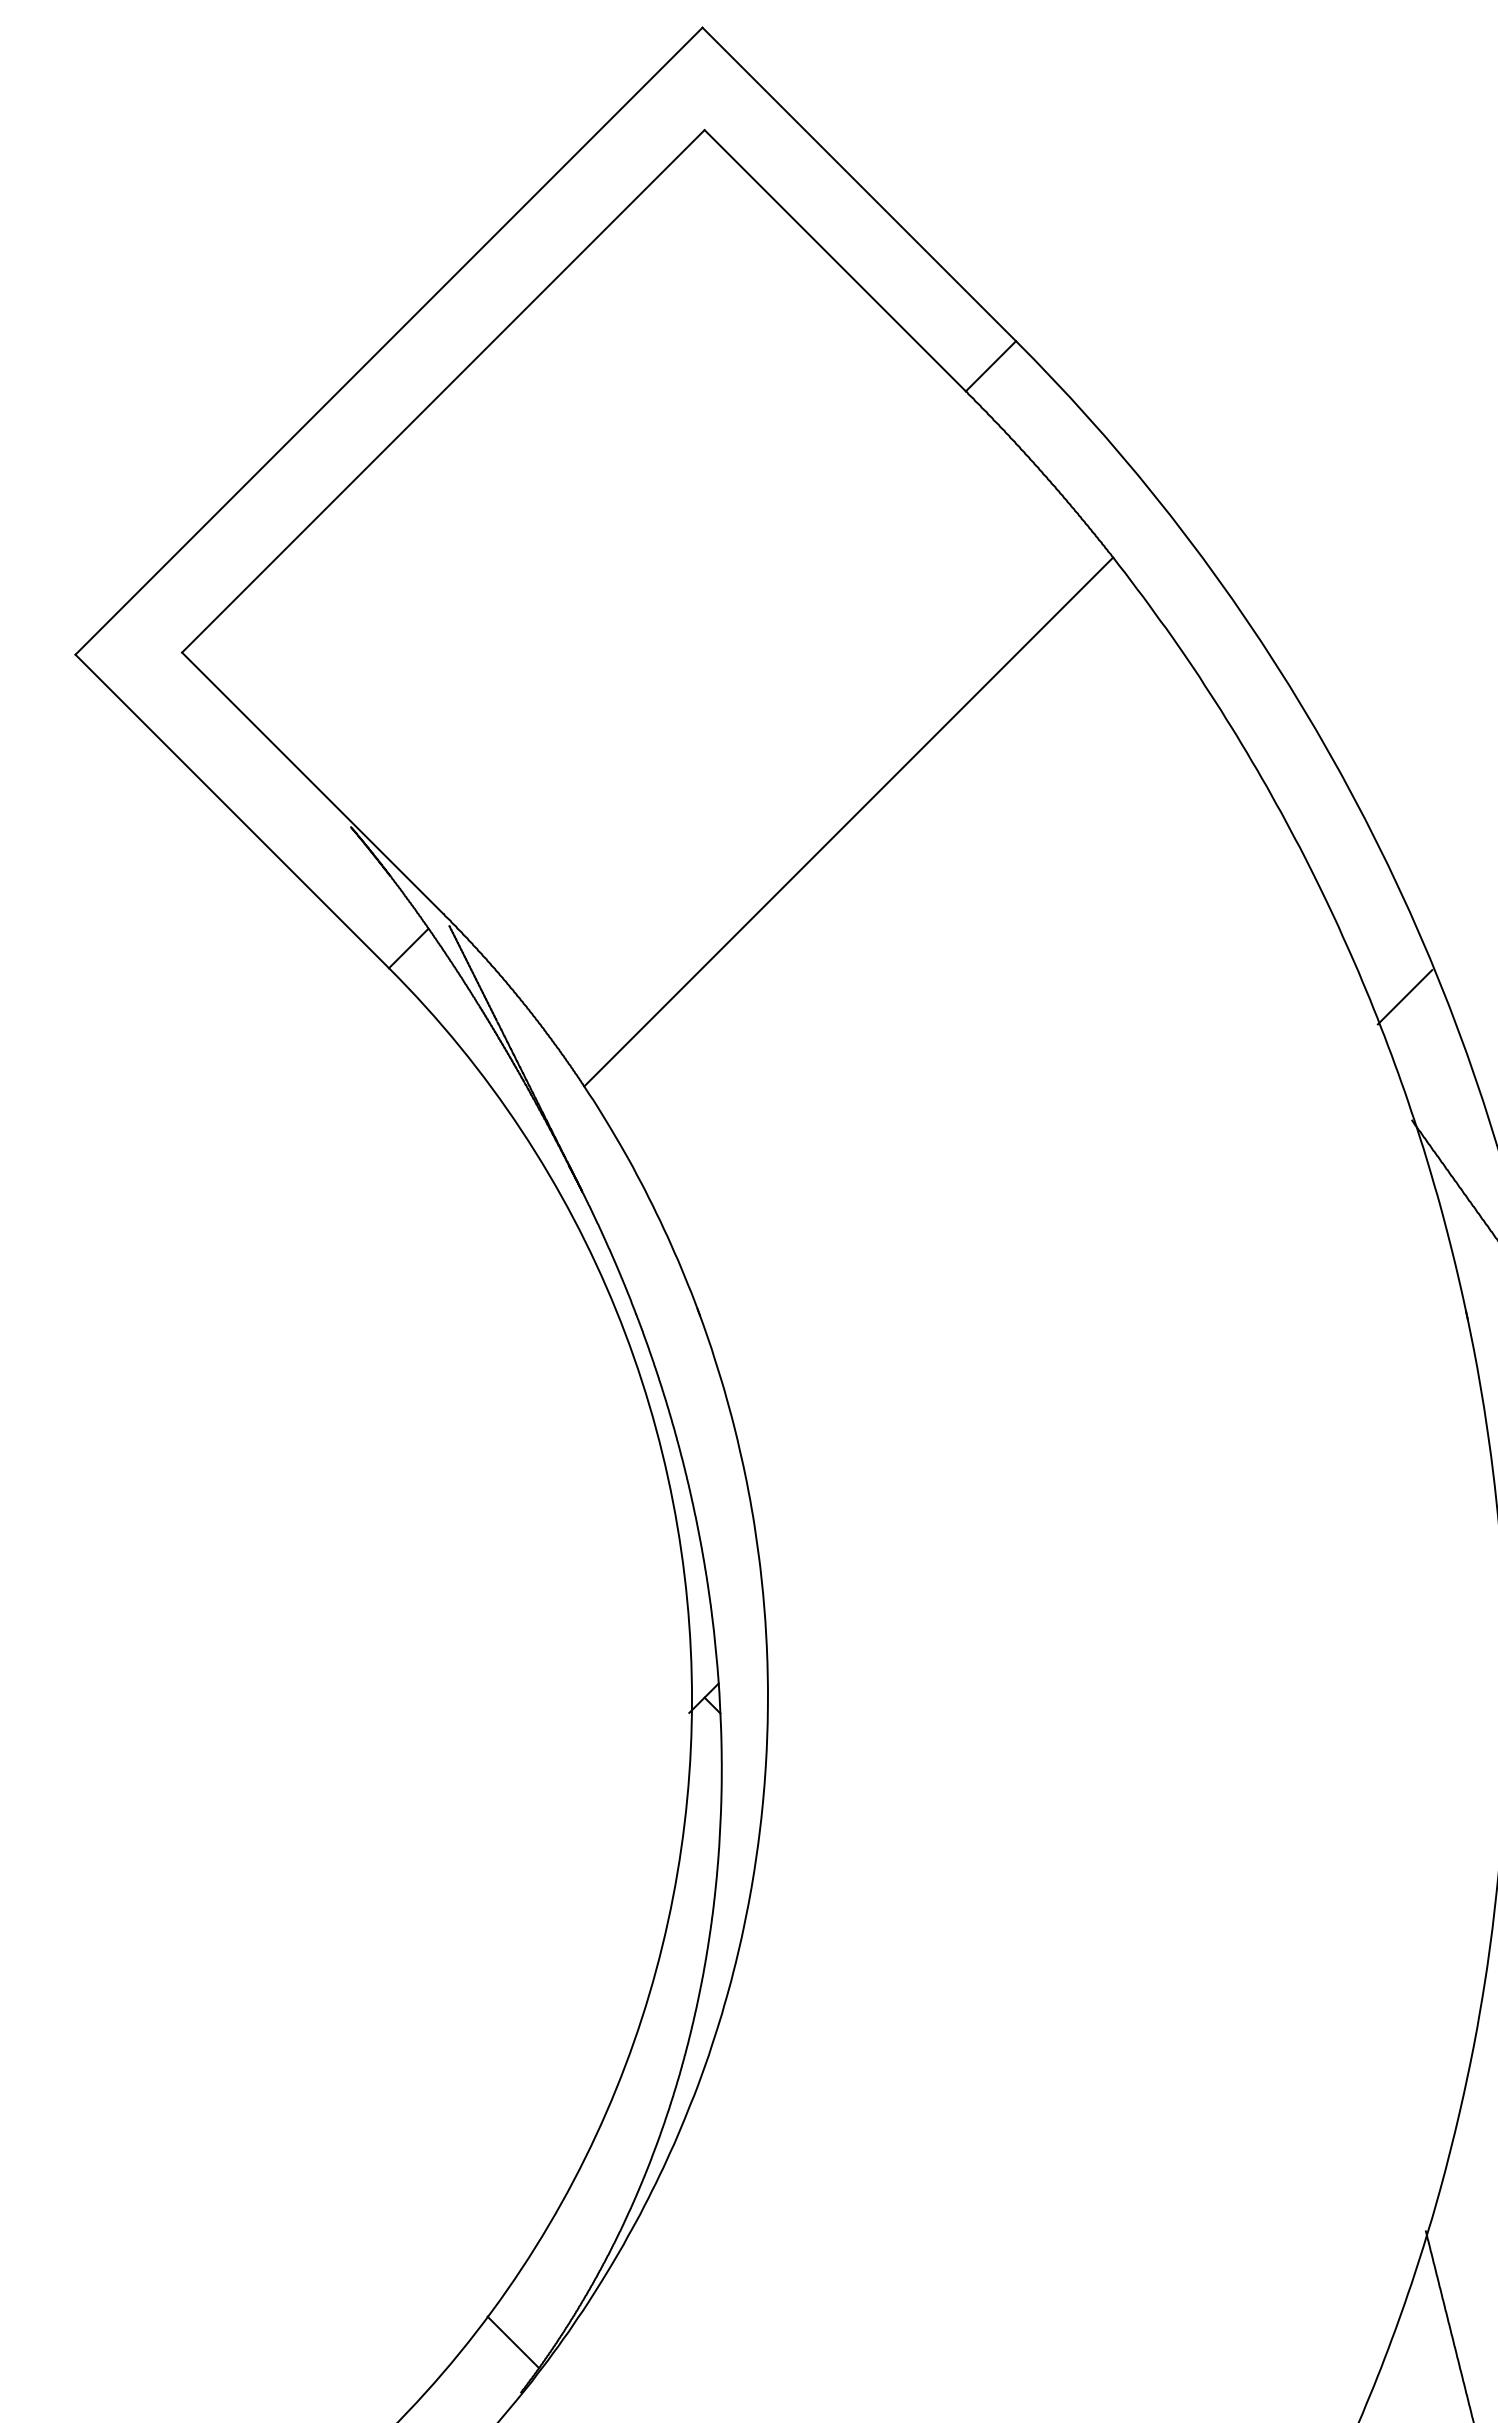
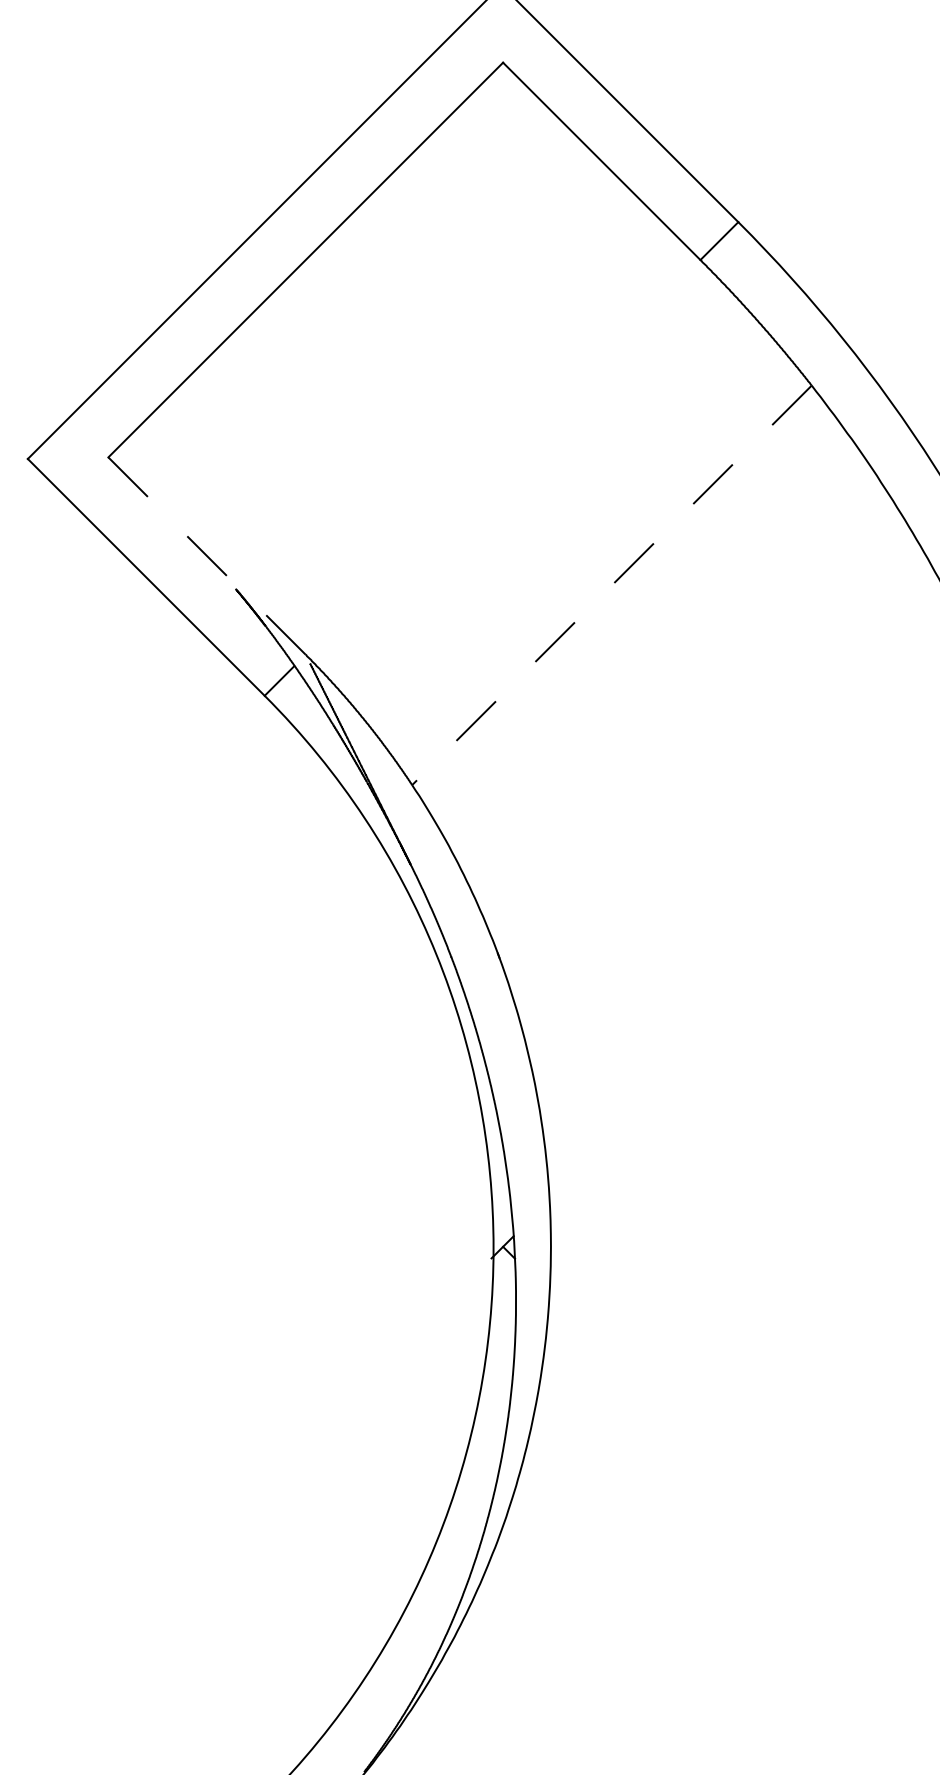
line: (312, 783) -> (206, 556), solid -> dashed
line: (848, 822) -> (611, 585), solid -> dashed
line: (513, 2342) -> (358, 1733), removed

